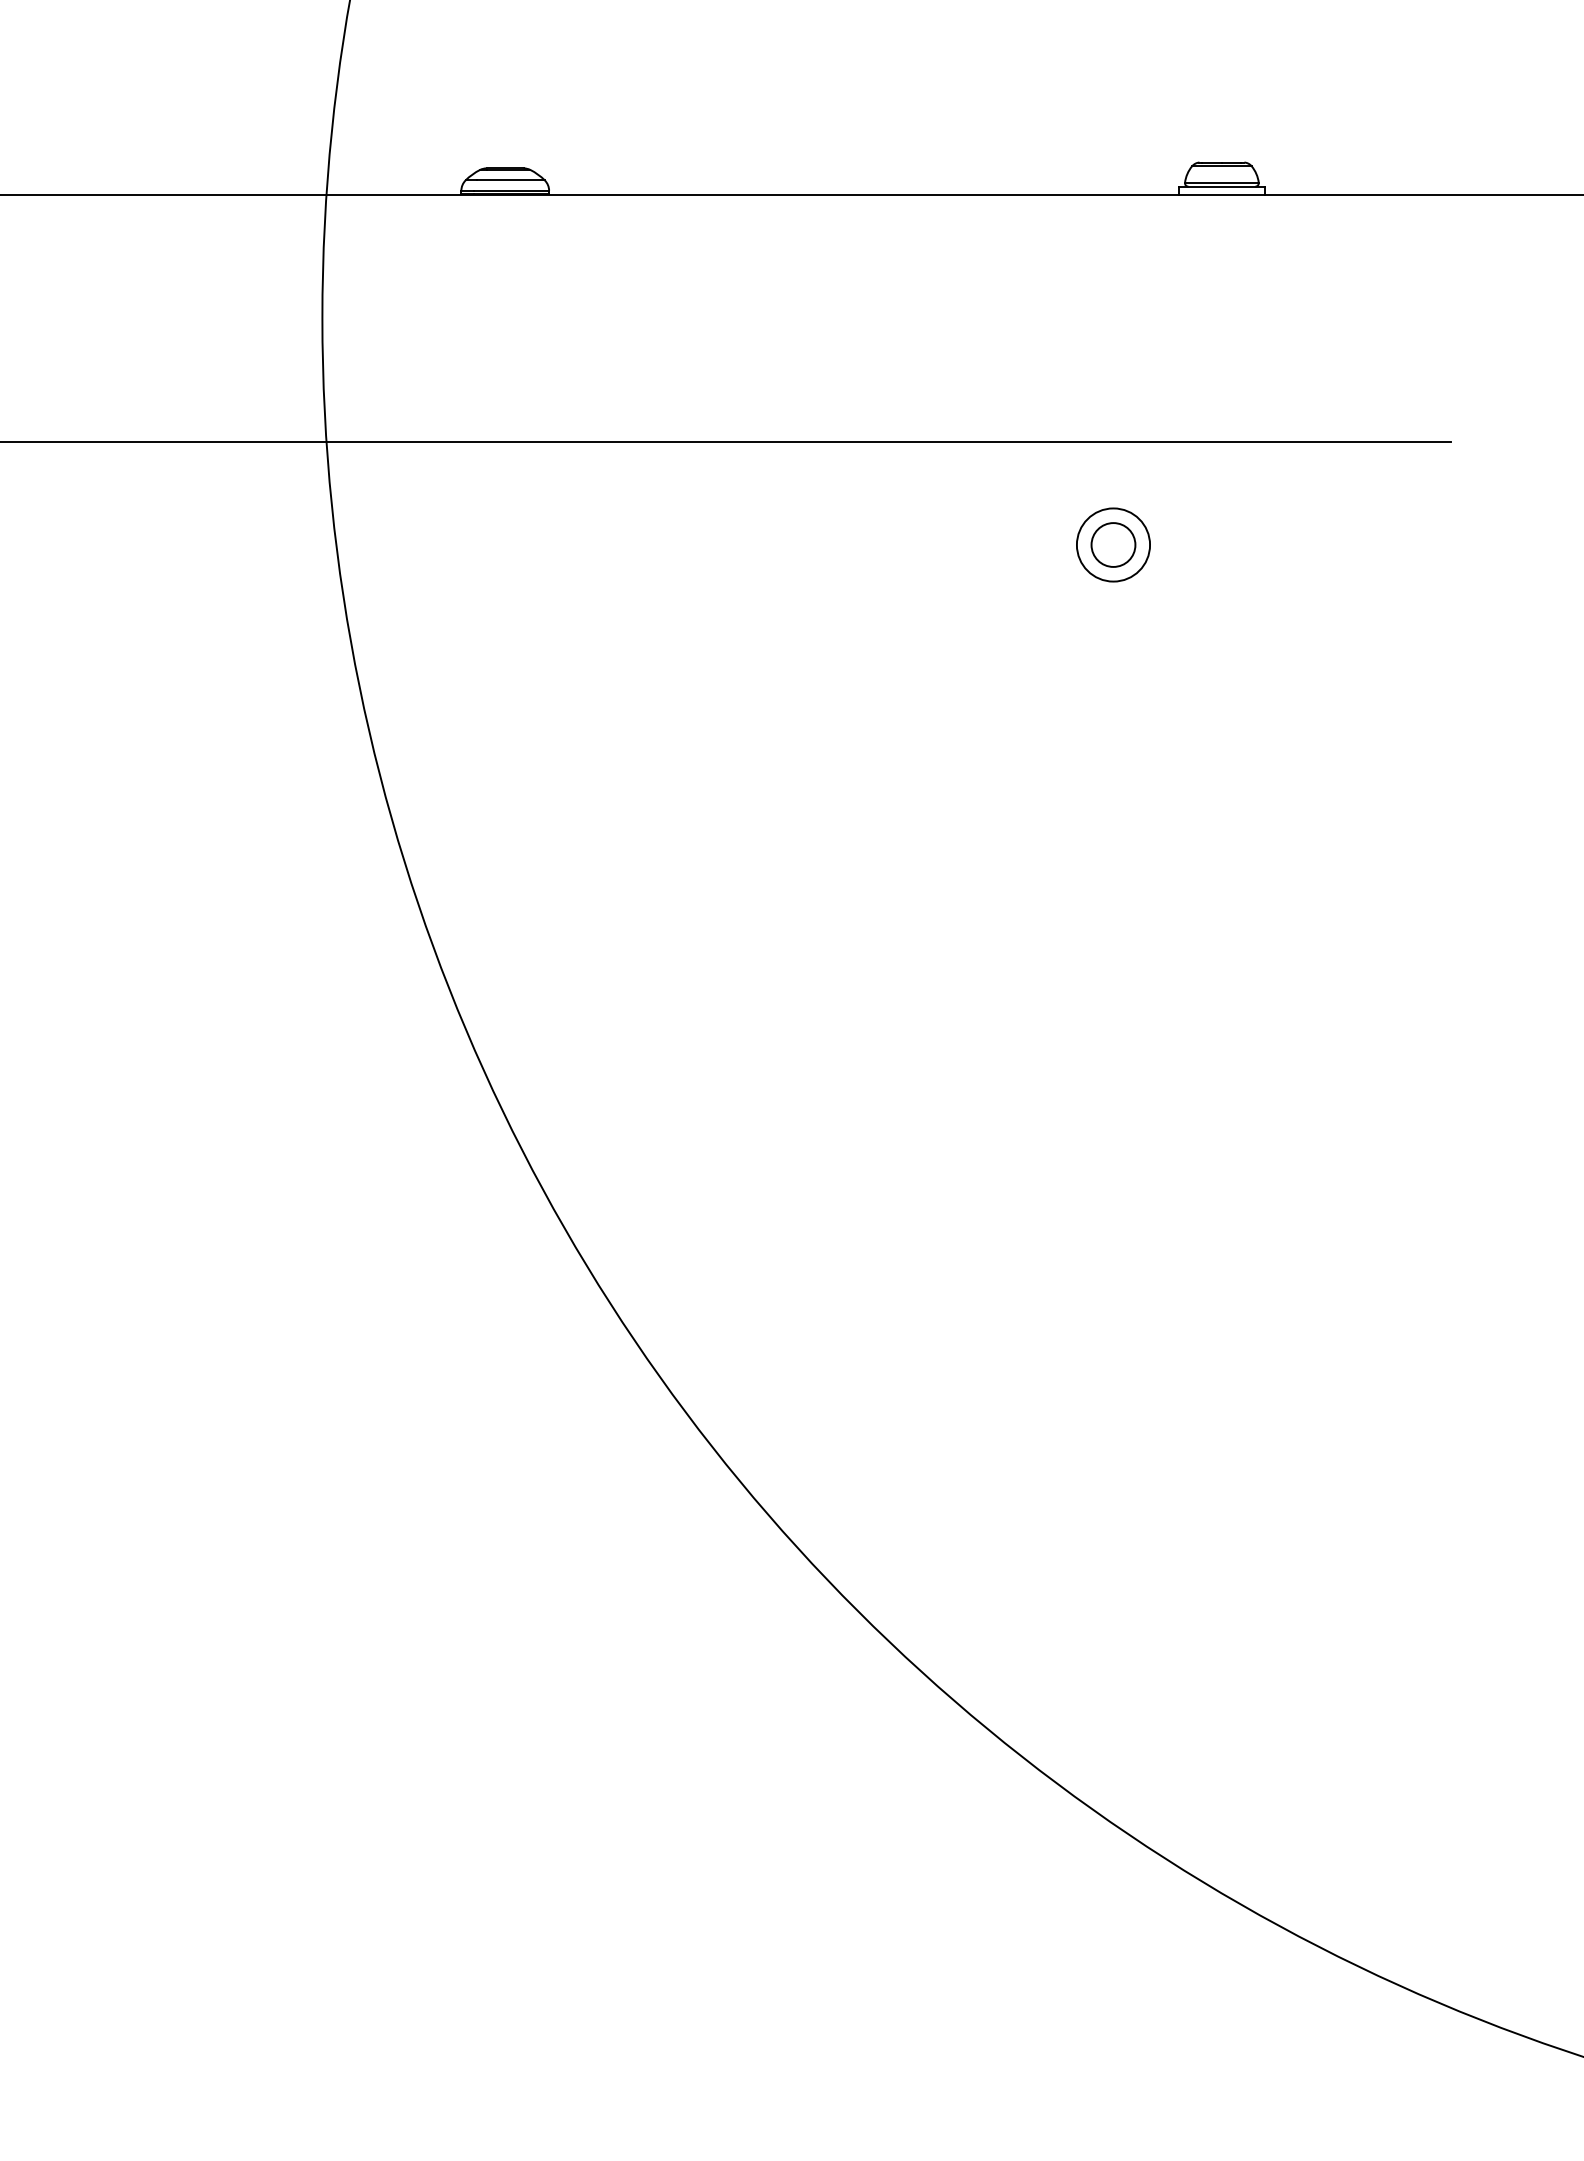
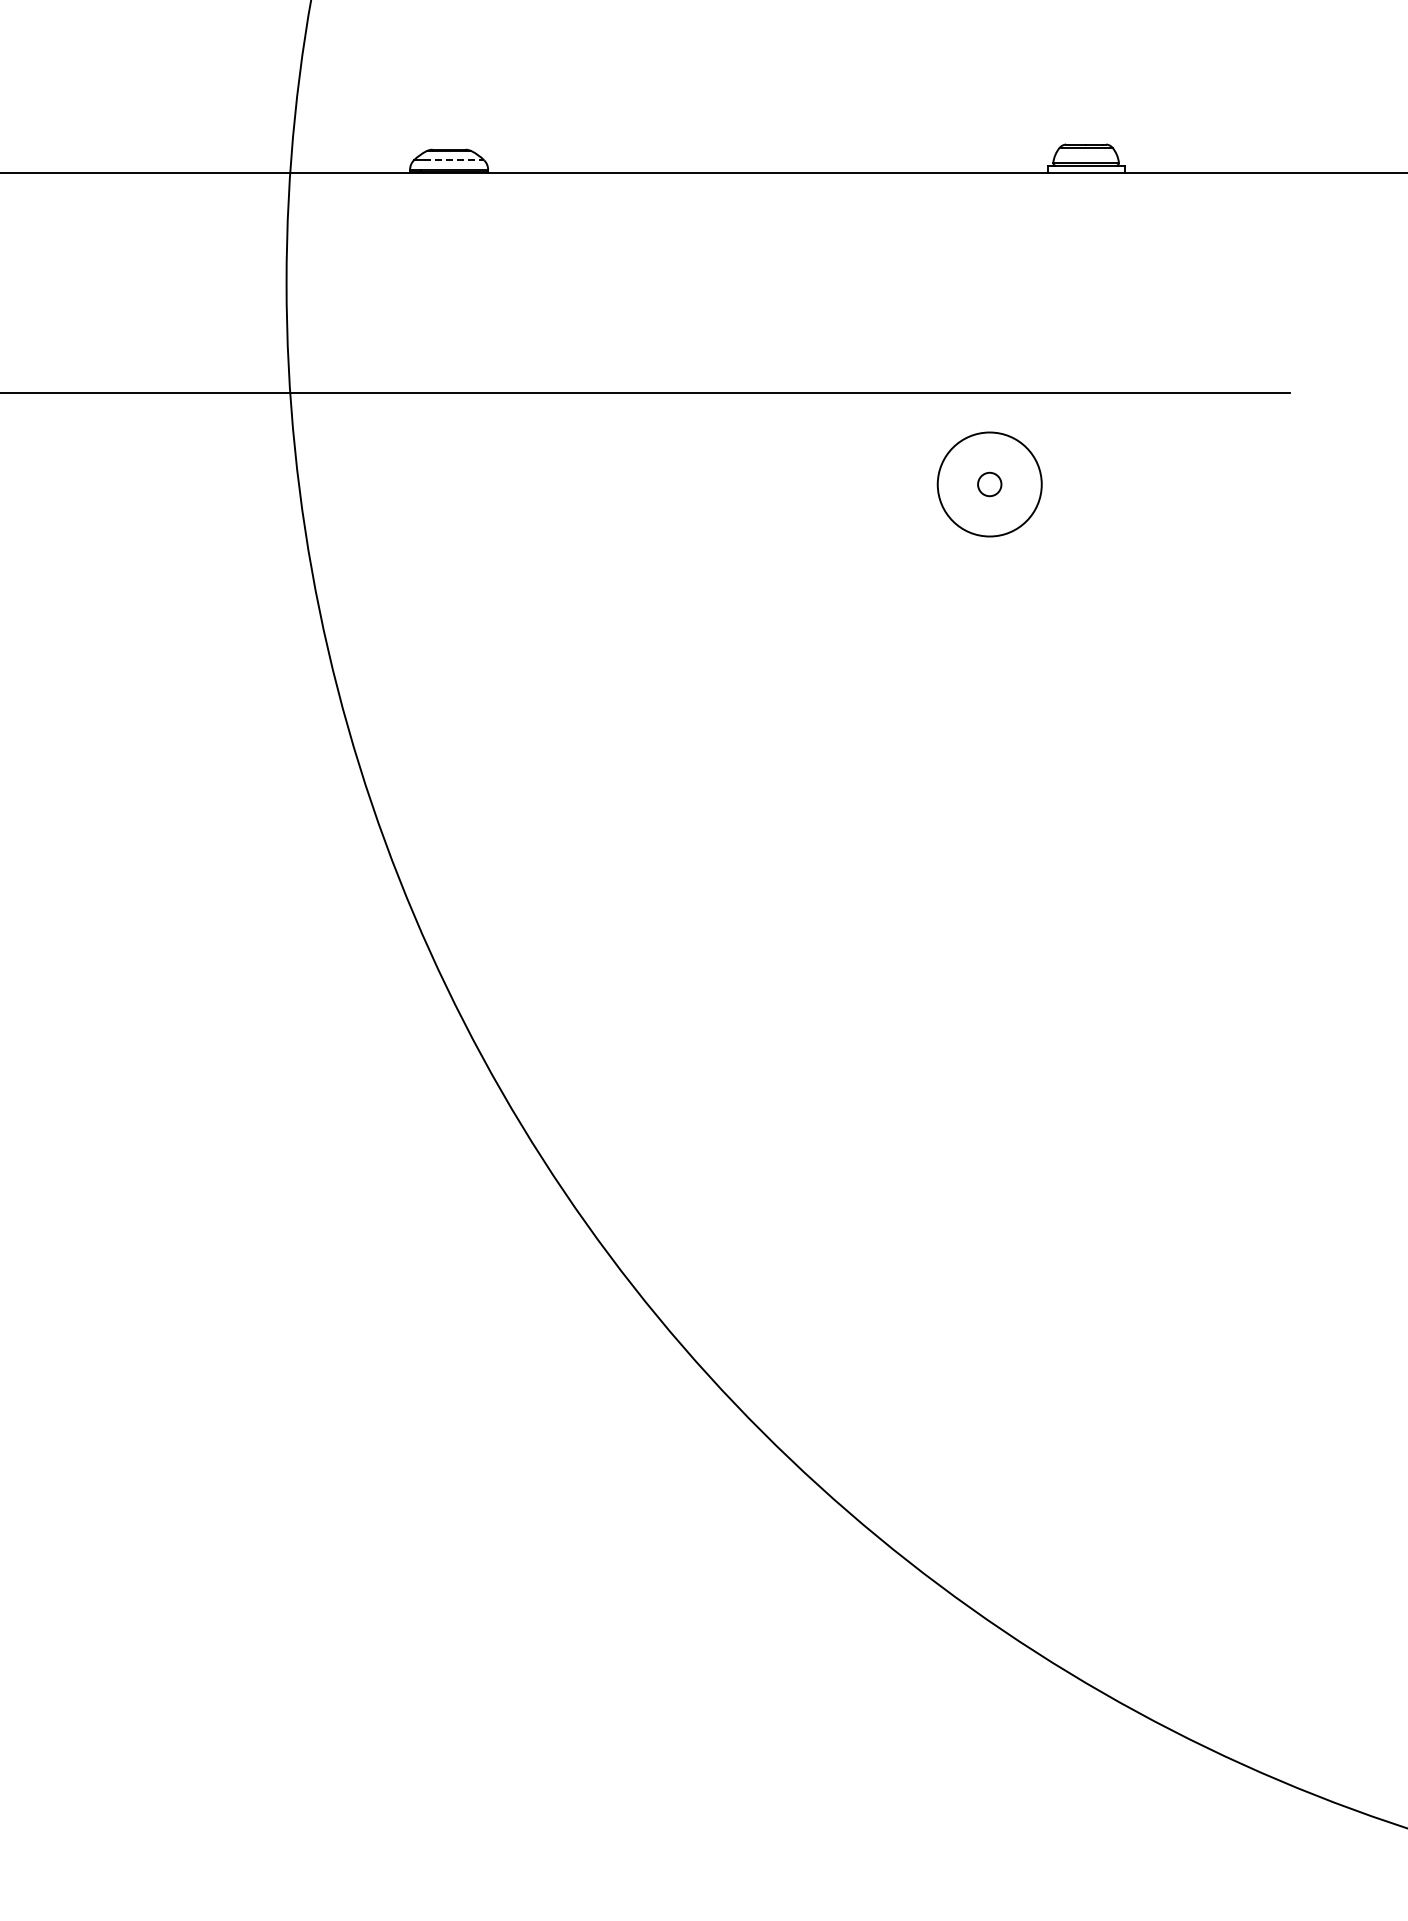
line: (511, 180) -> (454, 160), solid -> dashed
circle: (1113, 545) -> (989, 484), size x0.6
circle: (1113, 545) -> (989, 484), size x1.6

